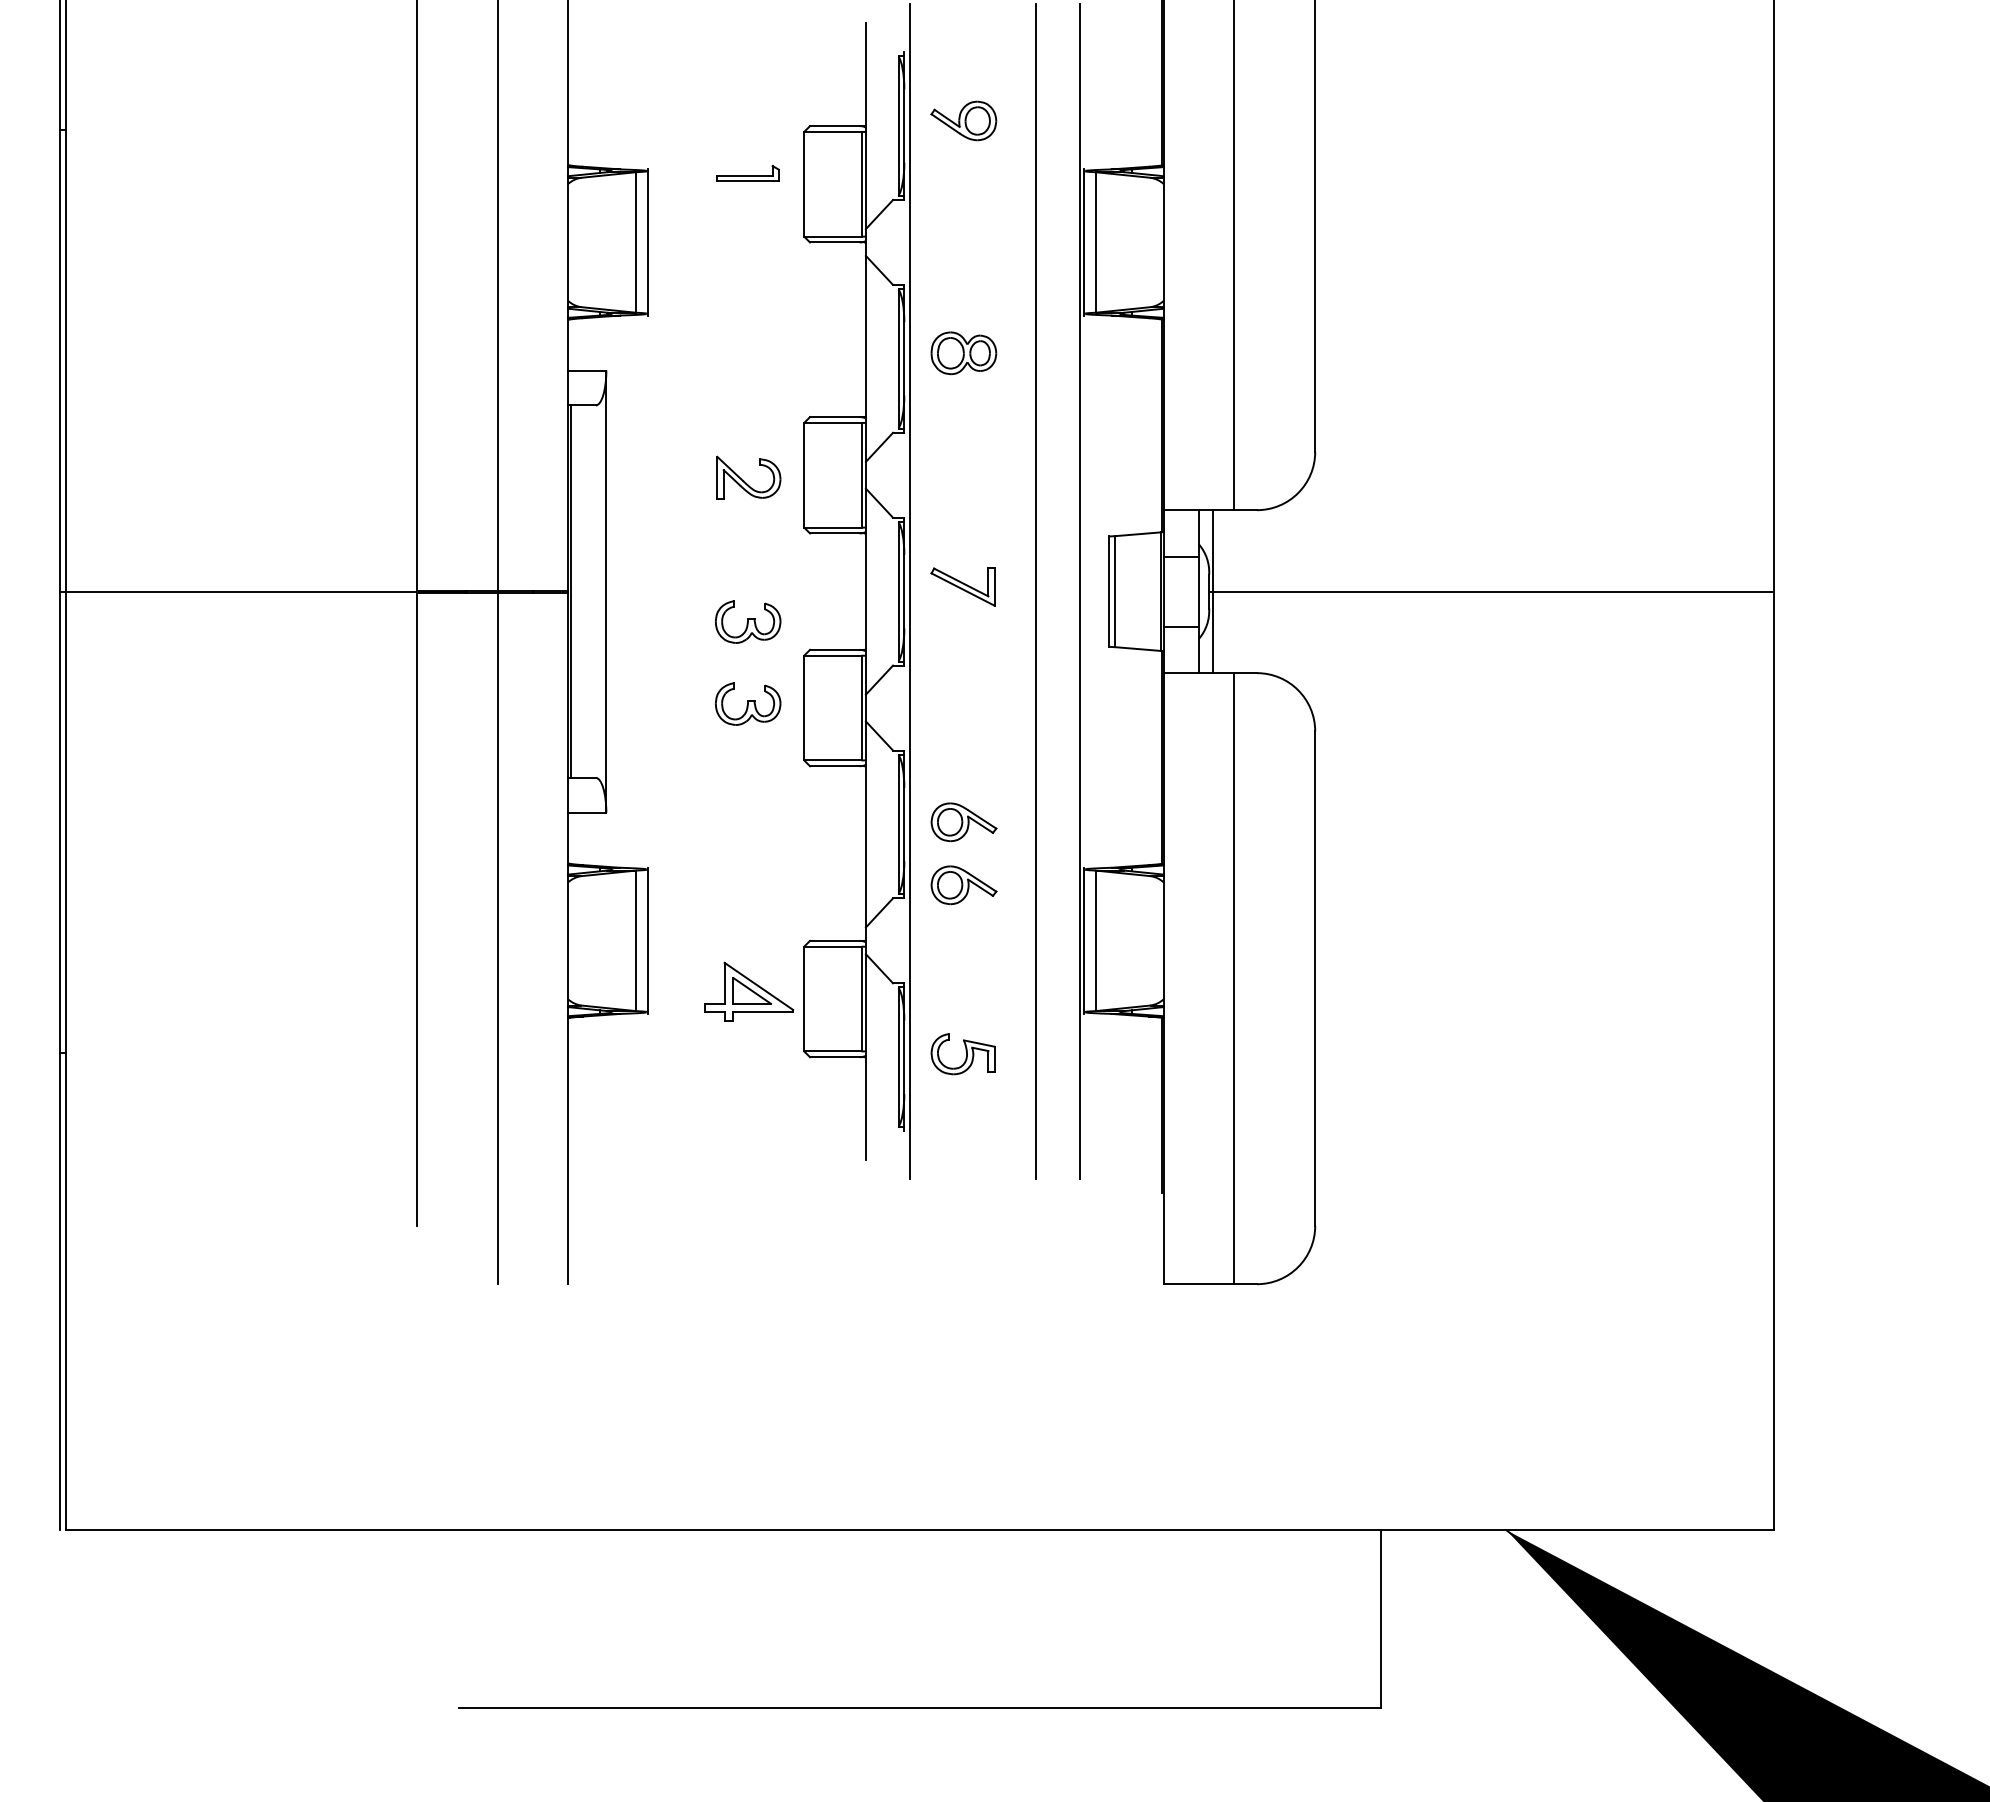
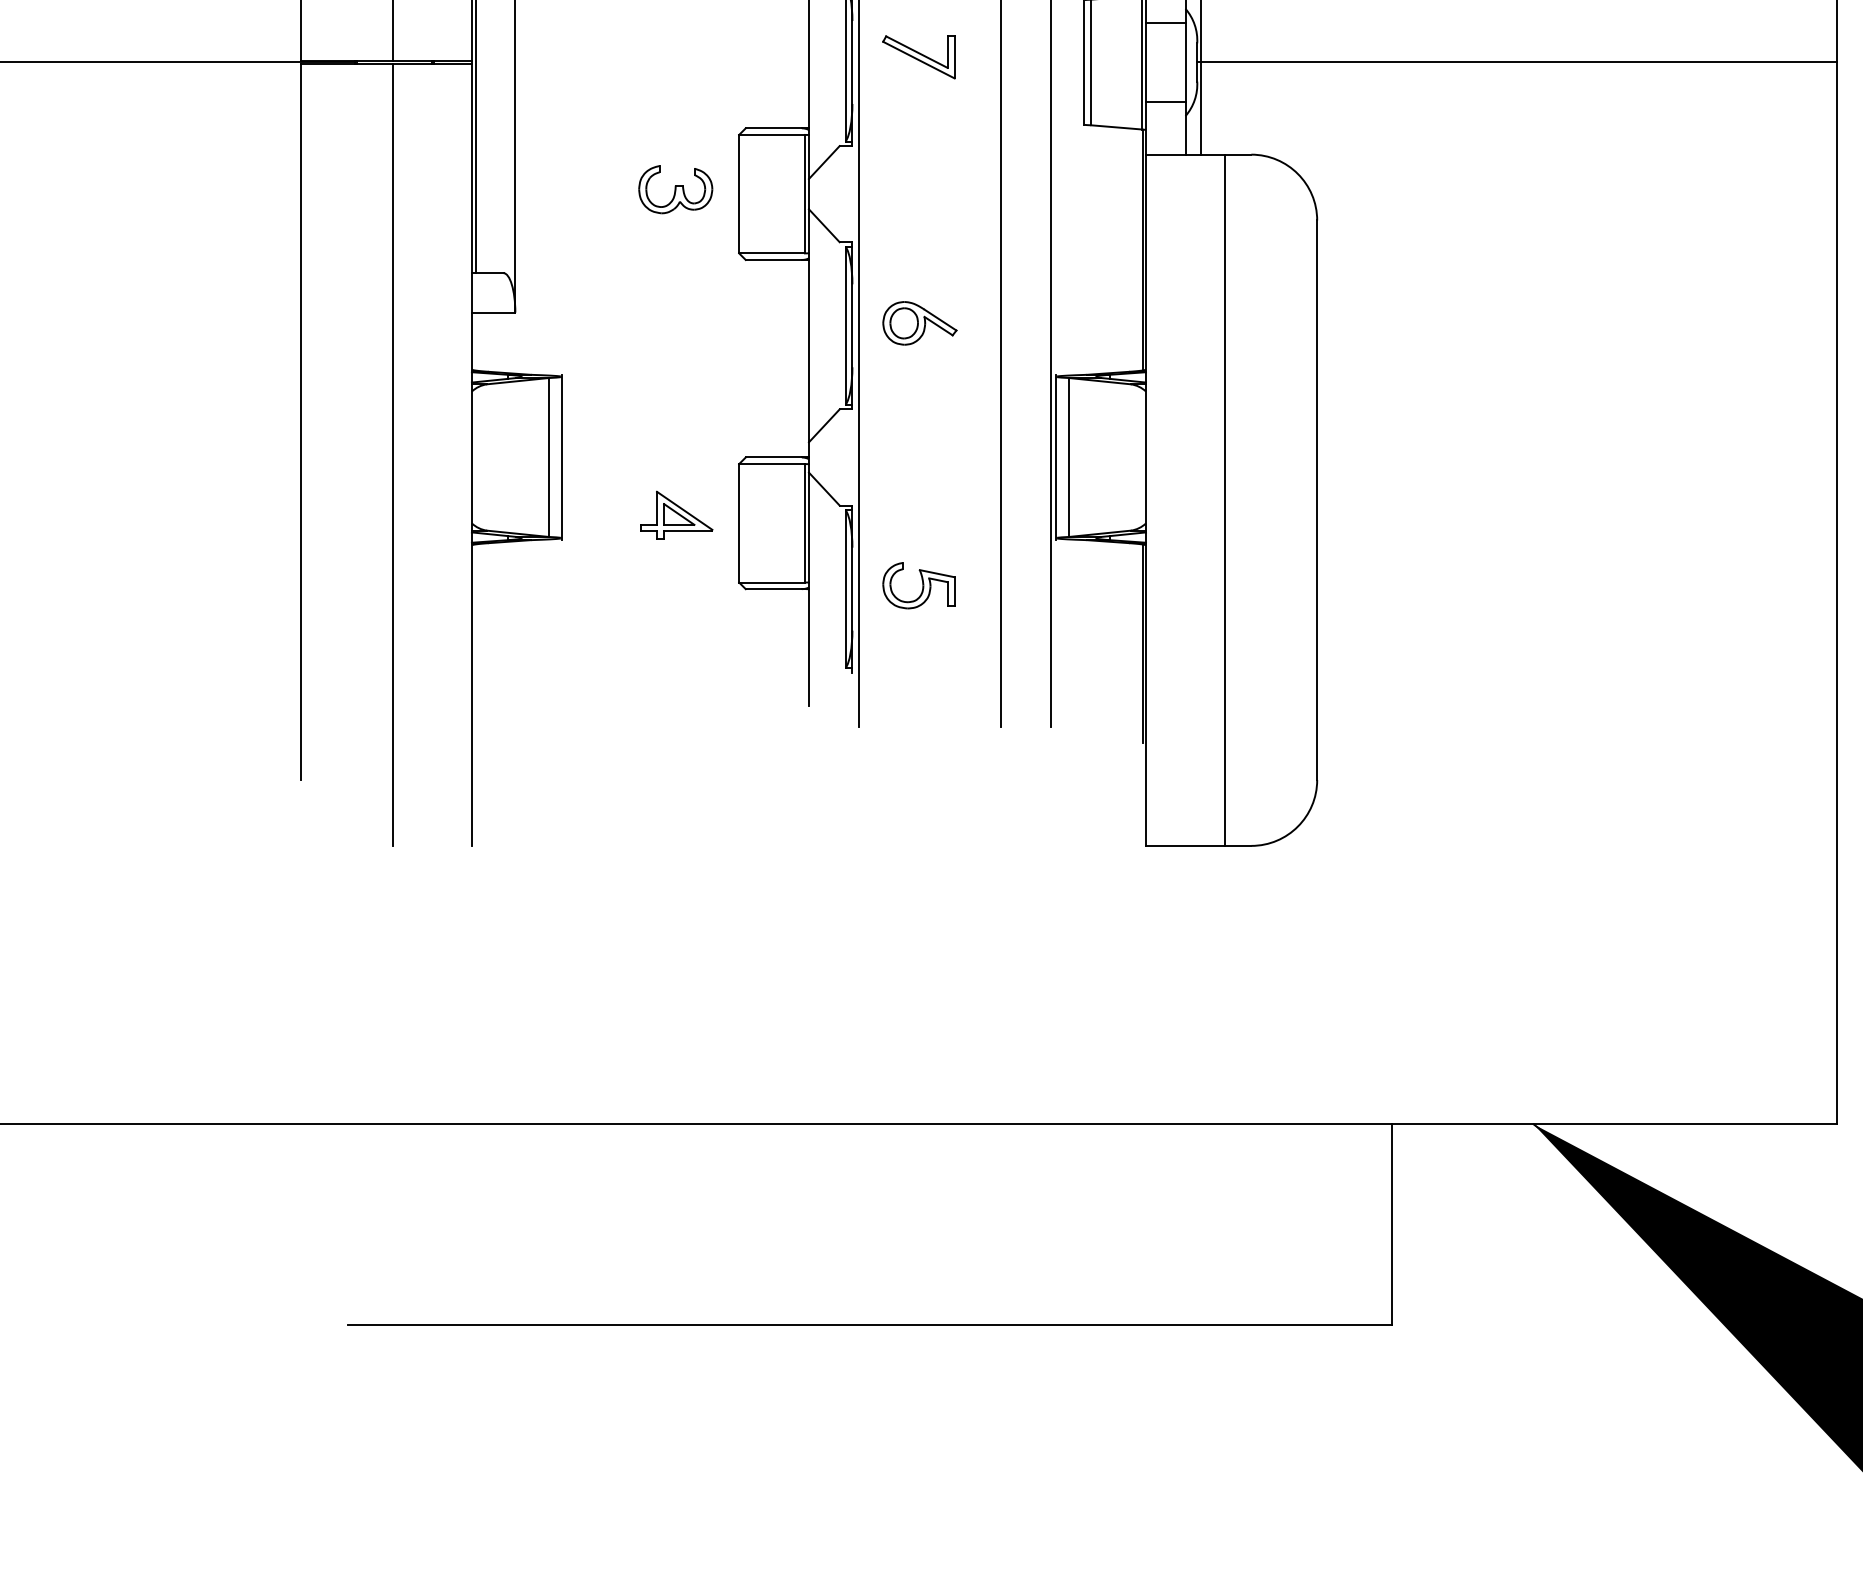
part: (748, 621) -> (676, 96), removed
part: (963, 885) -> (919, 394), removed
part: (748, 991) -> (676, 514), size x0.71

